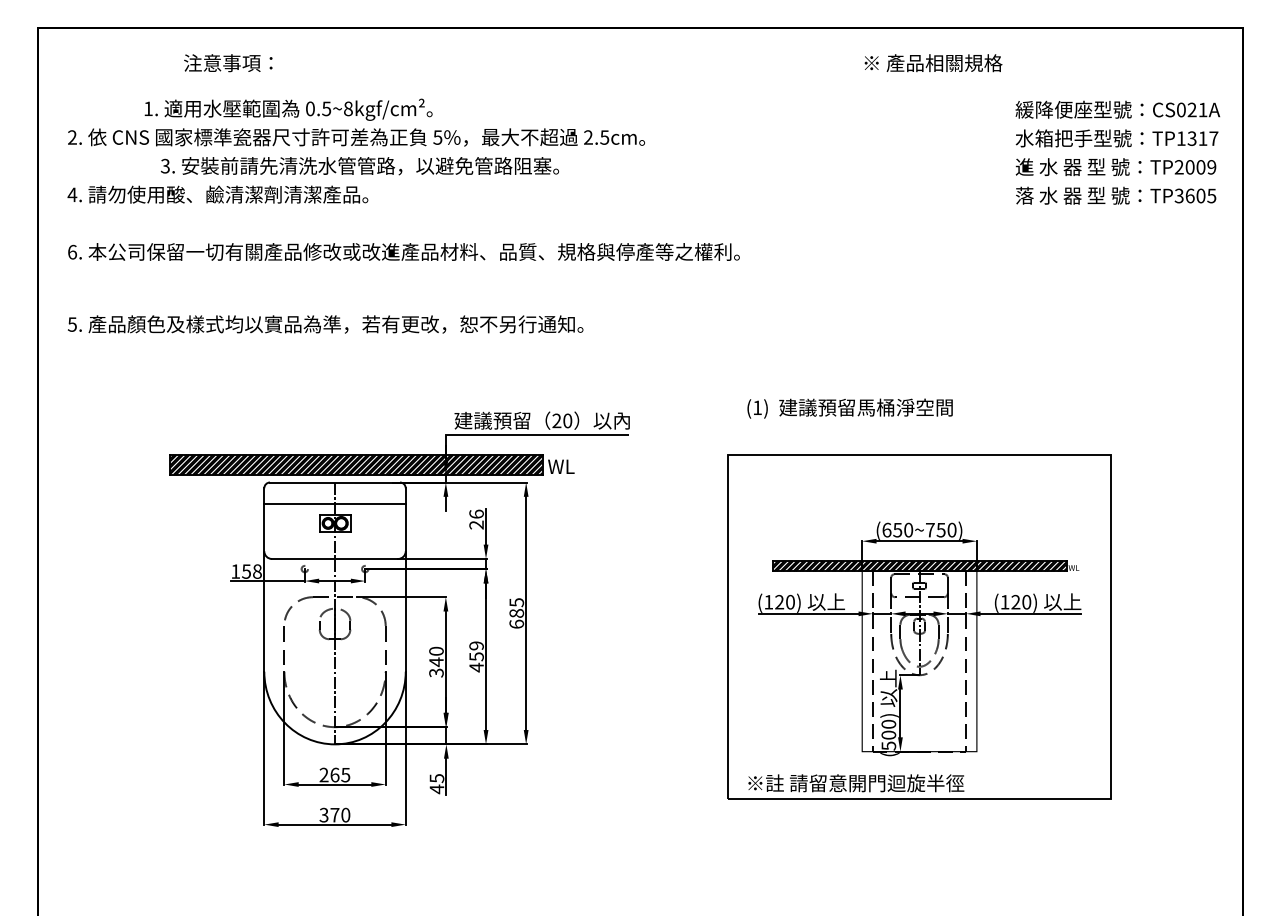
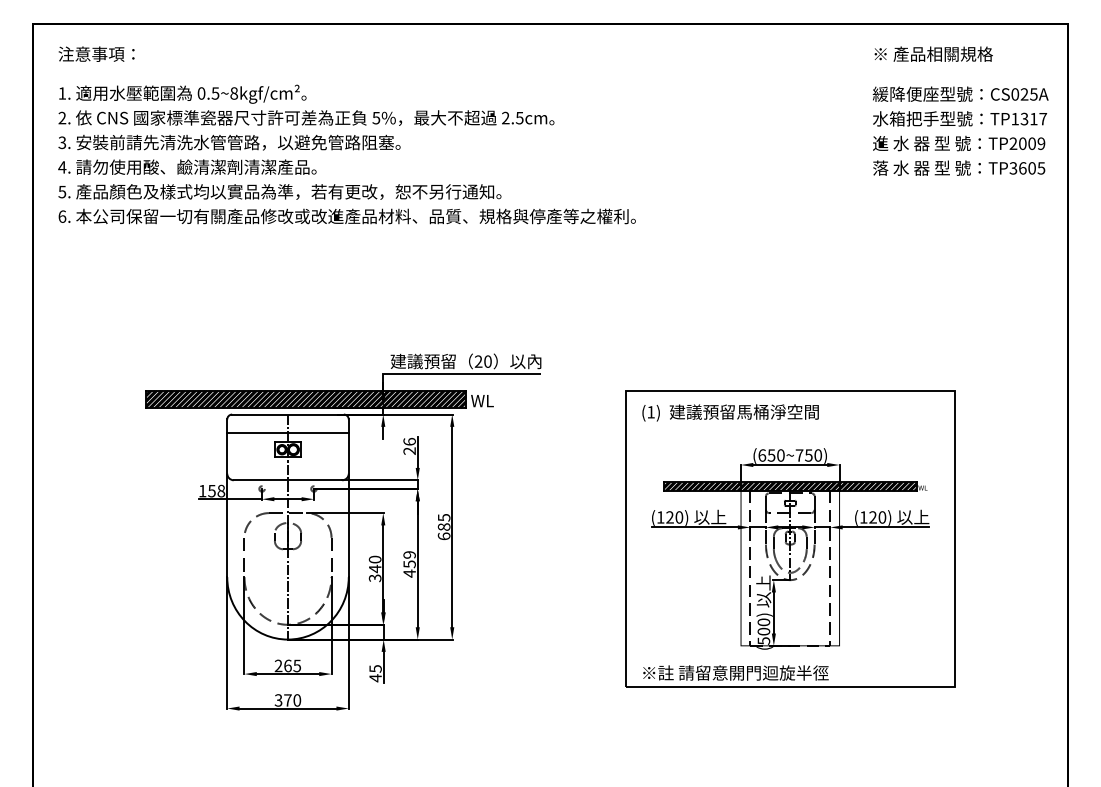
text: (228, 63) -> (96, 54), moved
text: (933, 63) -> (933, 54), moved
text: (288, 109) -> (182, 94), moved
text: (1202, 109) -> (1033, 94), CS021A -> CS025A
text: (359, 166) -> (229, 143), moved
text: (325, 324) -> (279, 191), moved
text: (849, 408) -> (730, 412), moved

